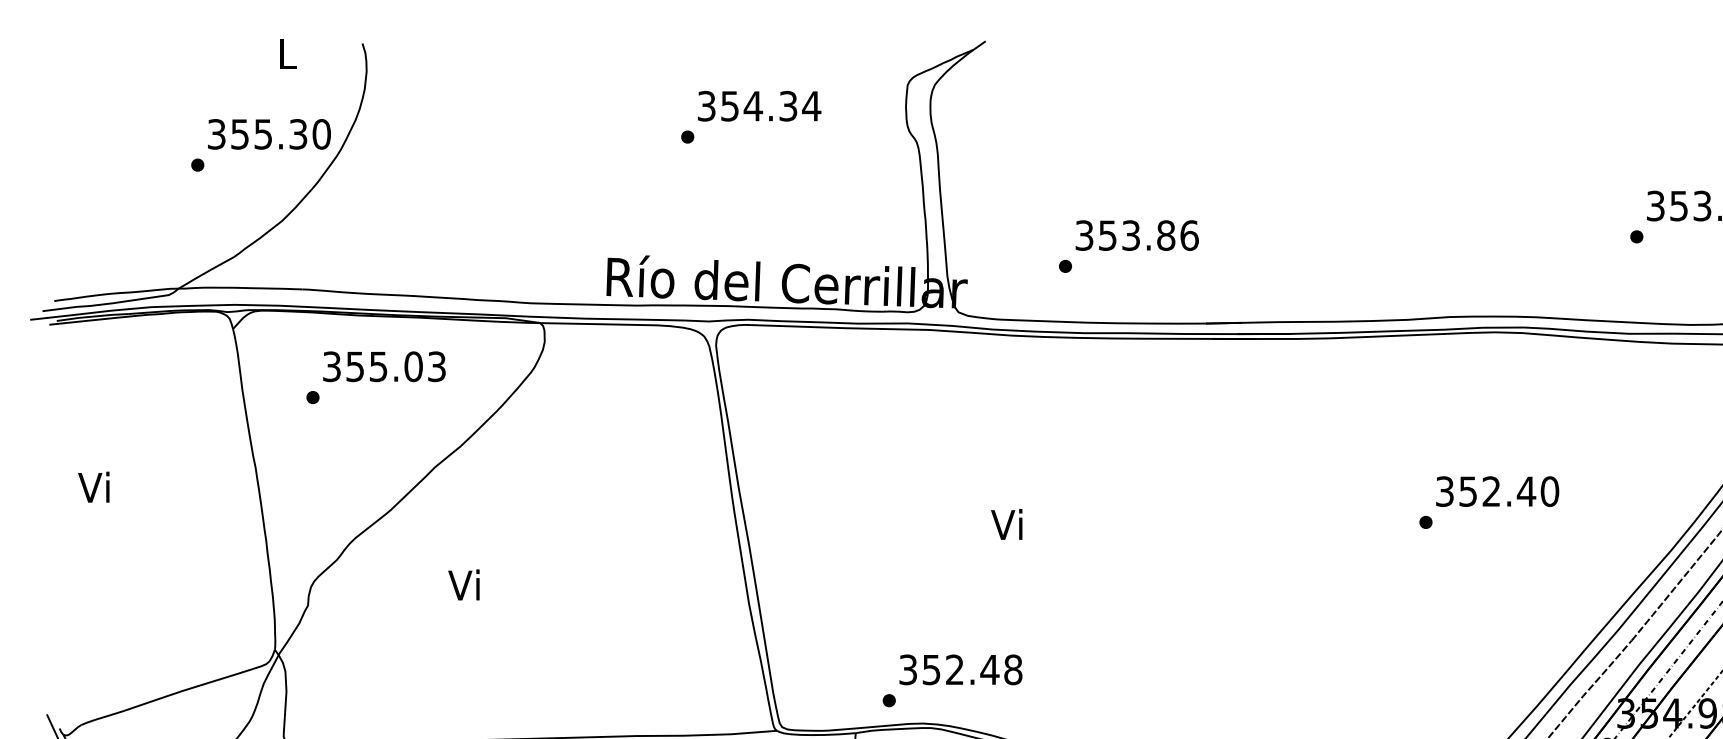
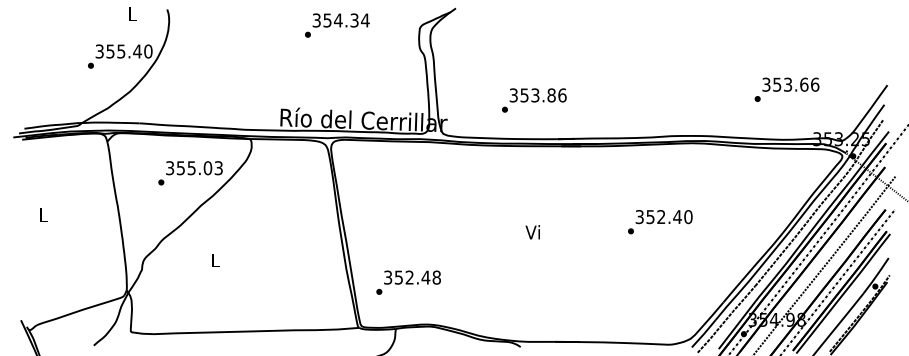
text: (751, 117) -> (337, 25), moved
text: (298, 134) -> (137, 51), 355.30 -> 355.40
text: (1129, 246) -> (534, 100), moved
text: (375, 378) -> (190, 173), moved
text: (93, 486) -> (42, 214), Vi -> L
text: (1489, 503) -> (660, 222), moved
text: (1006, 524) -> (532, 232), moved
text: (464, 585) -> (214, 260), Vi -> L
text: (952, 680) -> (408, 282), moved

